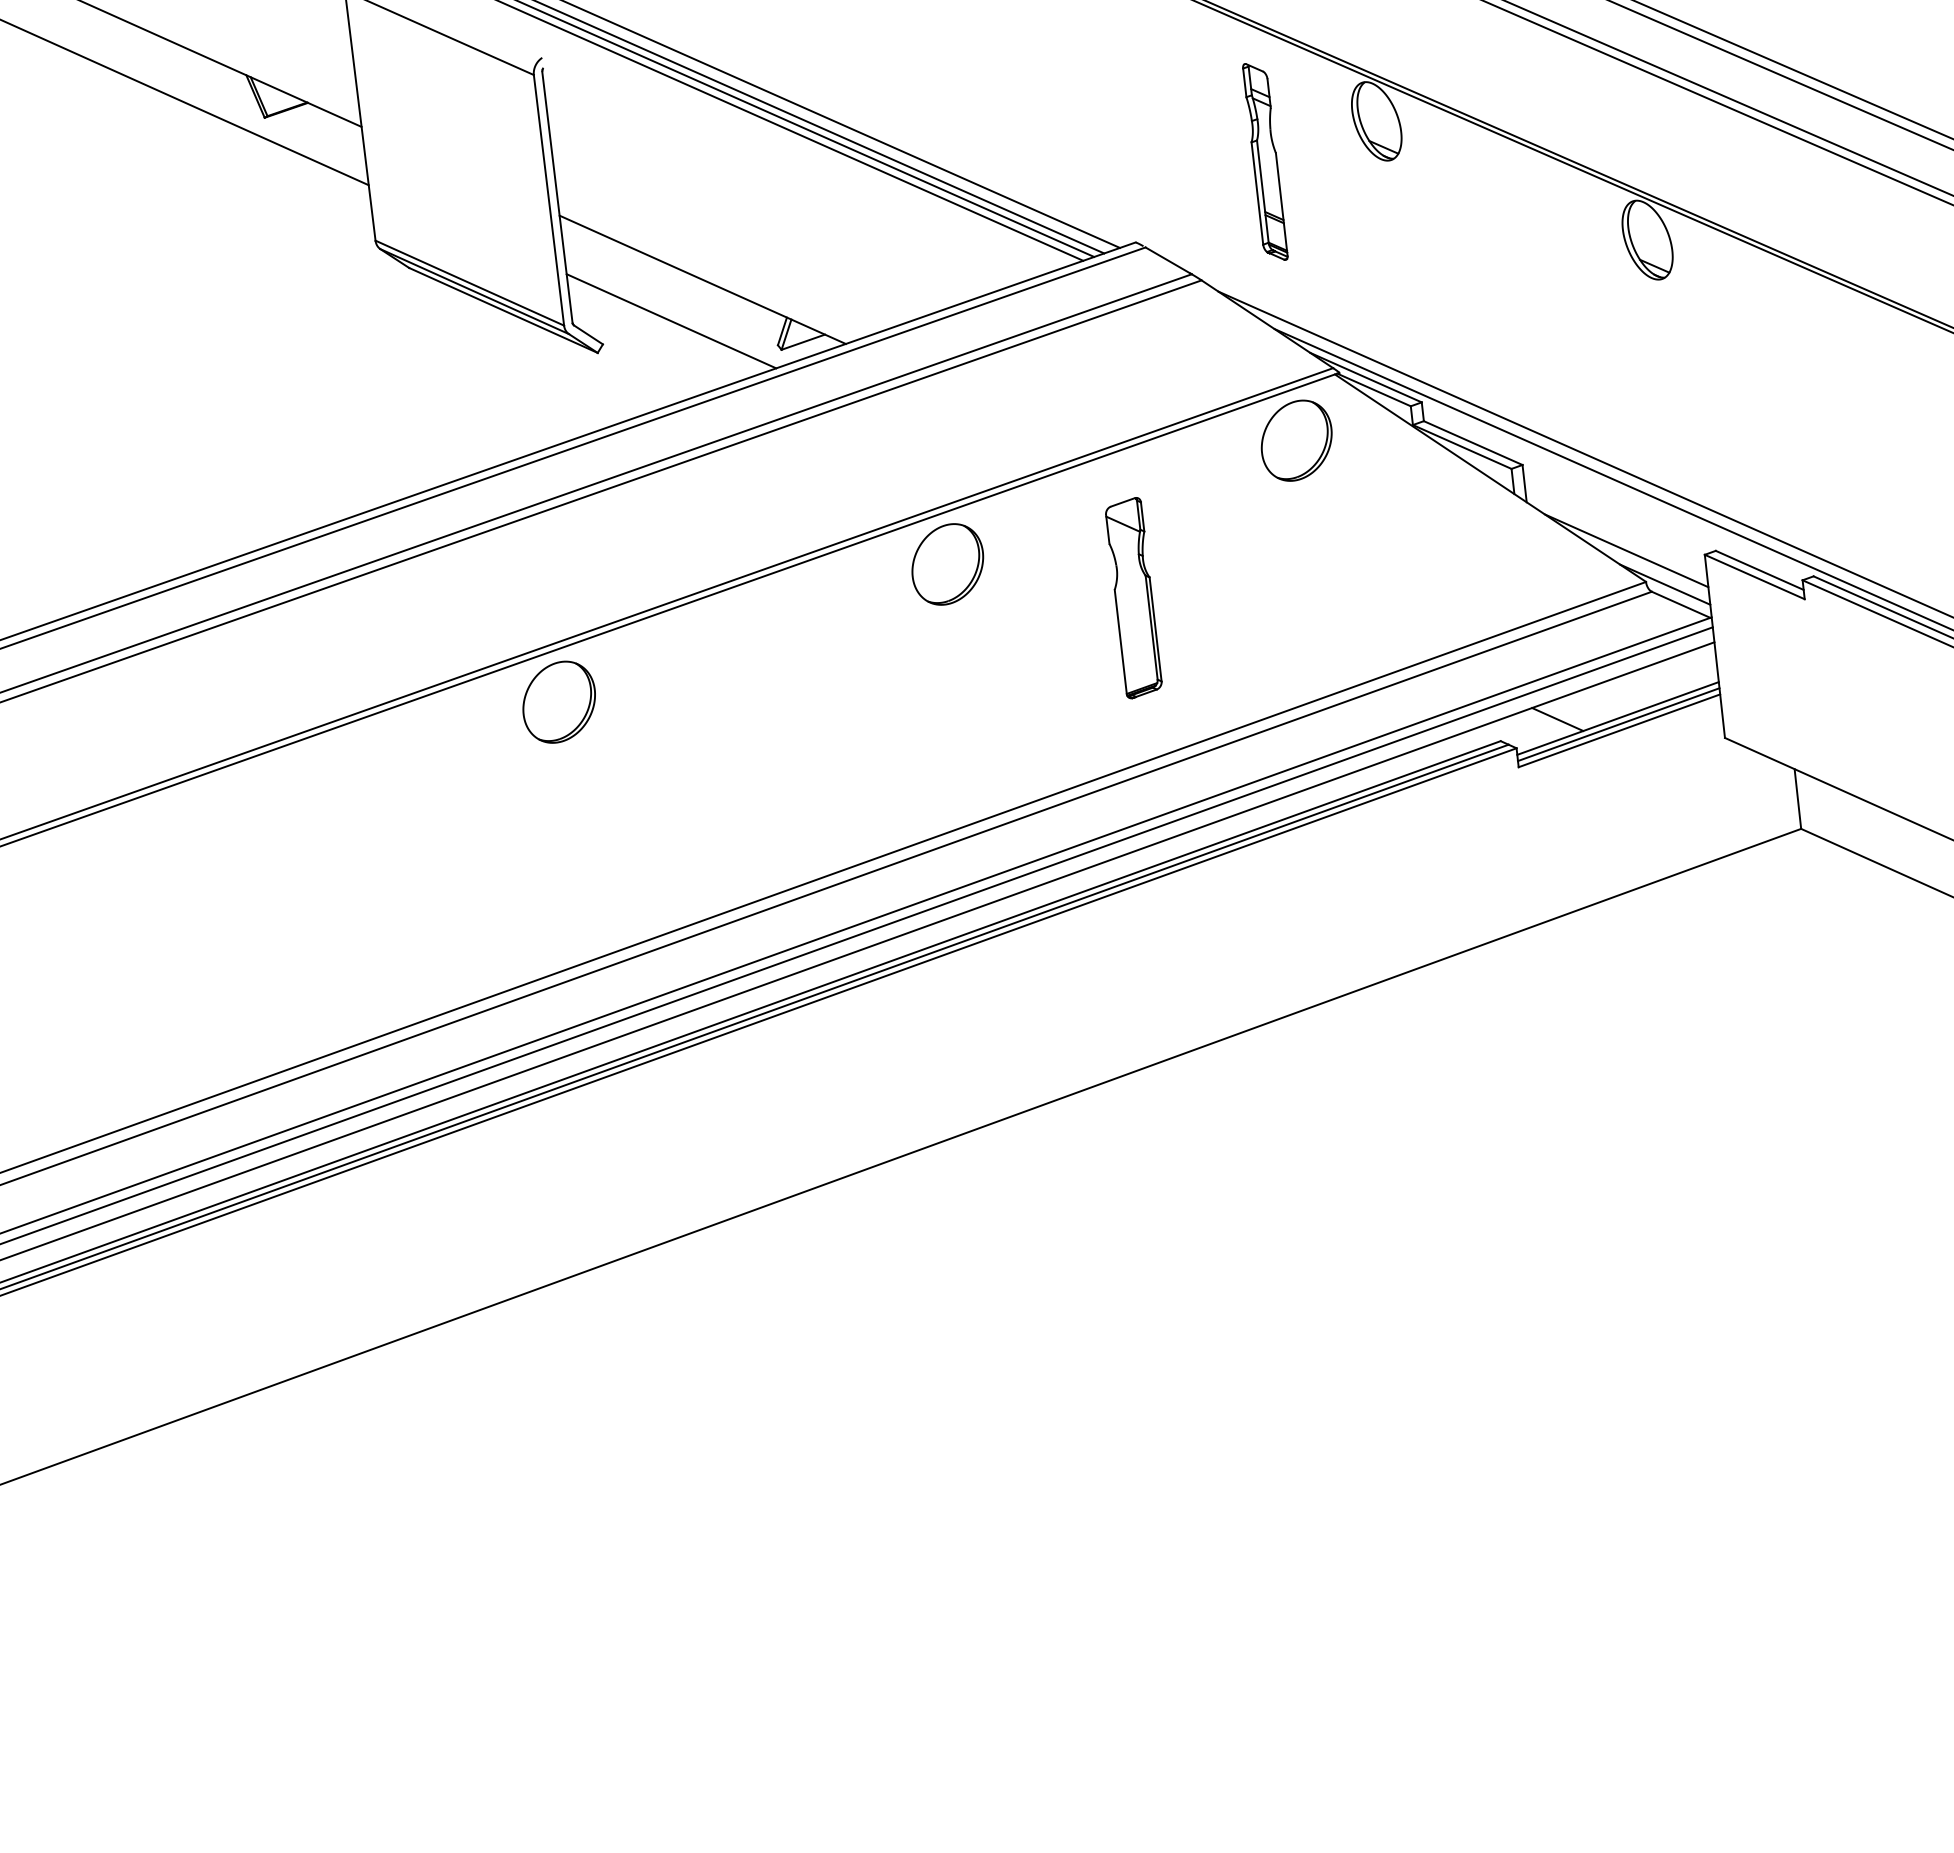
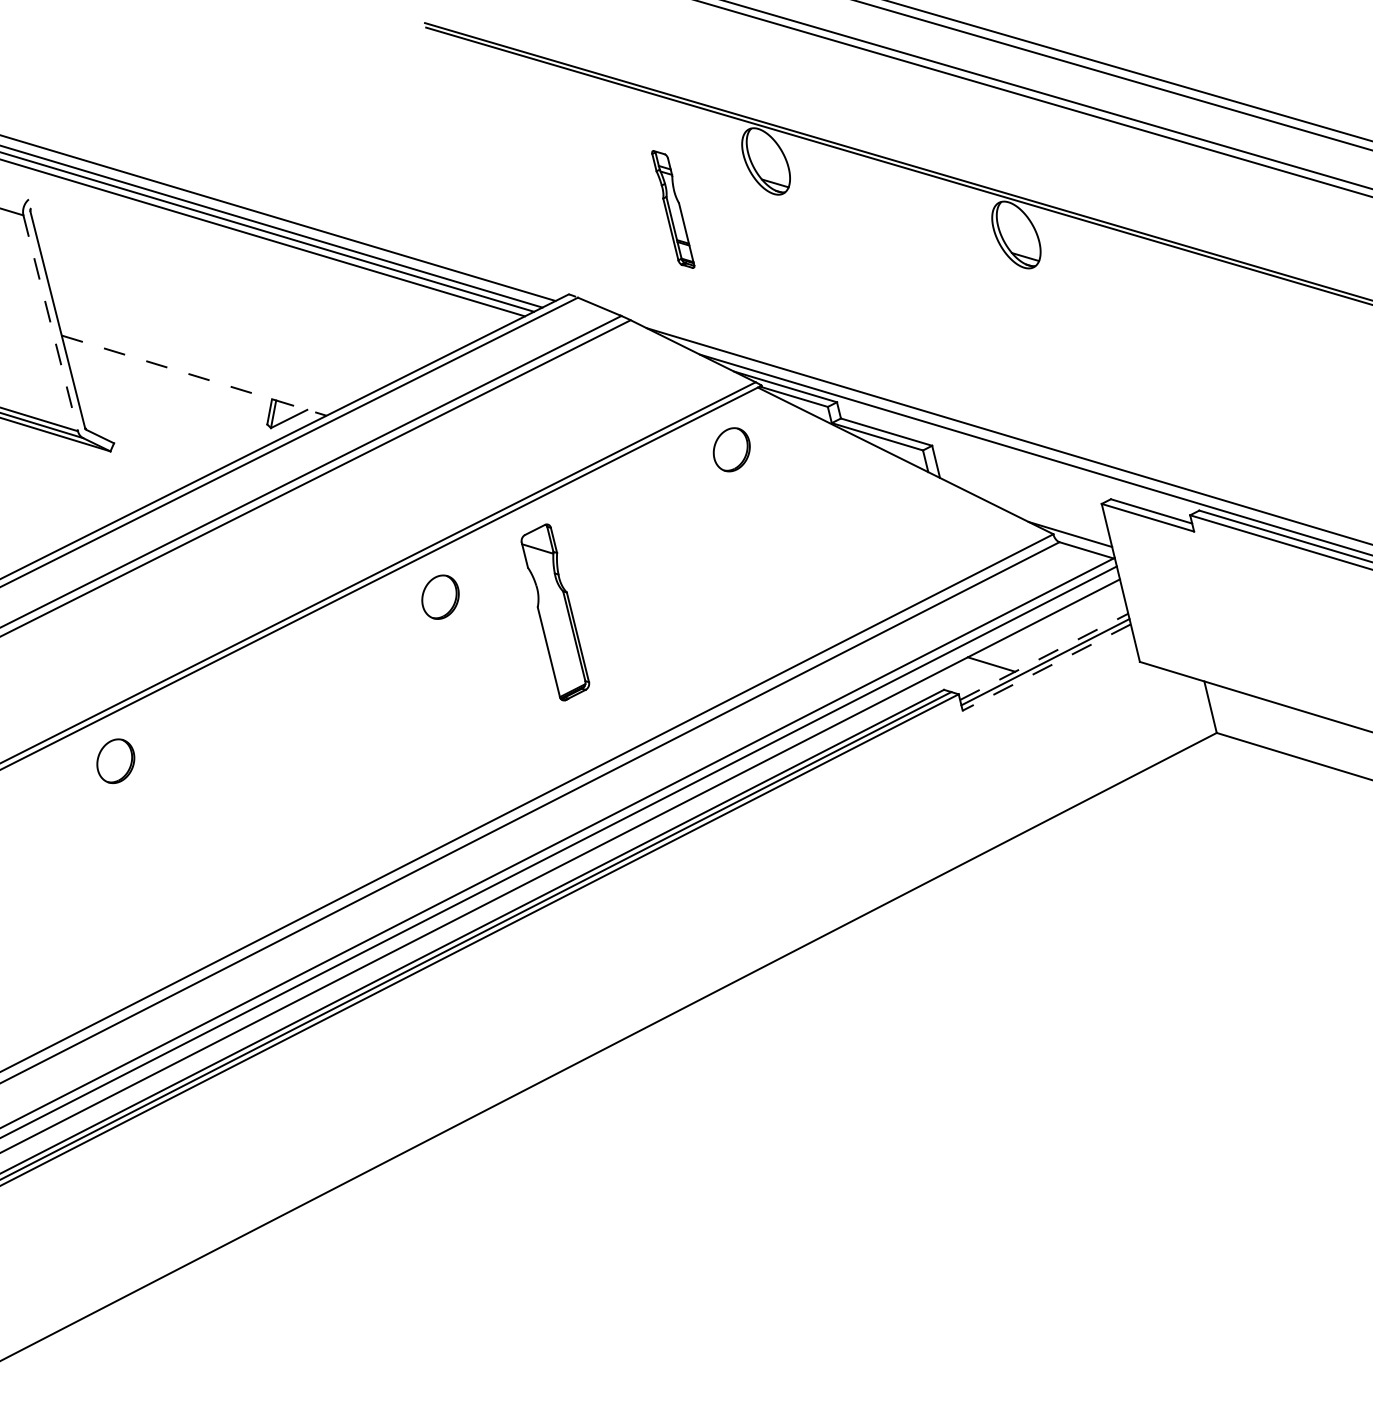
part: (1265, 161) -> (673, 209), size x0.7
line: (549, 200) -> (51, 323), solid -> dashed
line: (702, 279) -> (193, 375), solid -> dashed
line: (671, 321) -> (171, 415), removed
part: (1296, 440) -> (731, 449), size x0.6
line: (1626, 550) -> (1032, 508), removed
part: (947, 564) -> (440, 597), size x0.6
part: (1133, 598) -> (555, 612), moved
part: (558, 701) -> (115, 760), size x0.6
line: (1618, 718) -> (1044, 656), solid -> dashed
line: (1618, 731) -> (1046, 668), solid -> dashed

